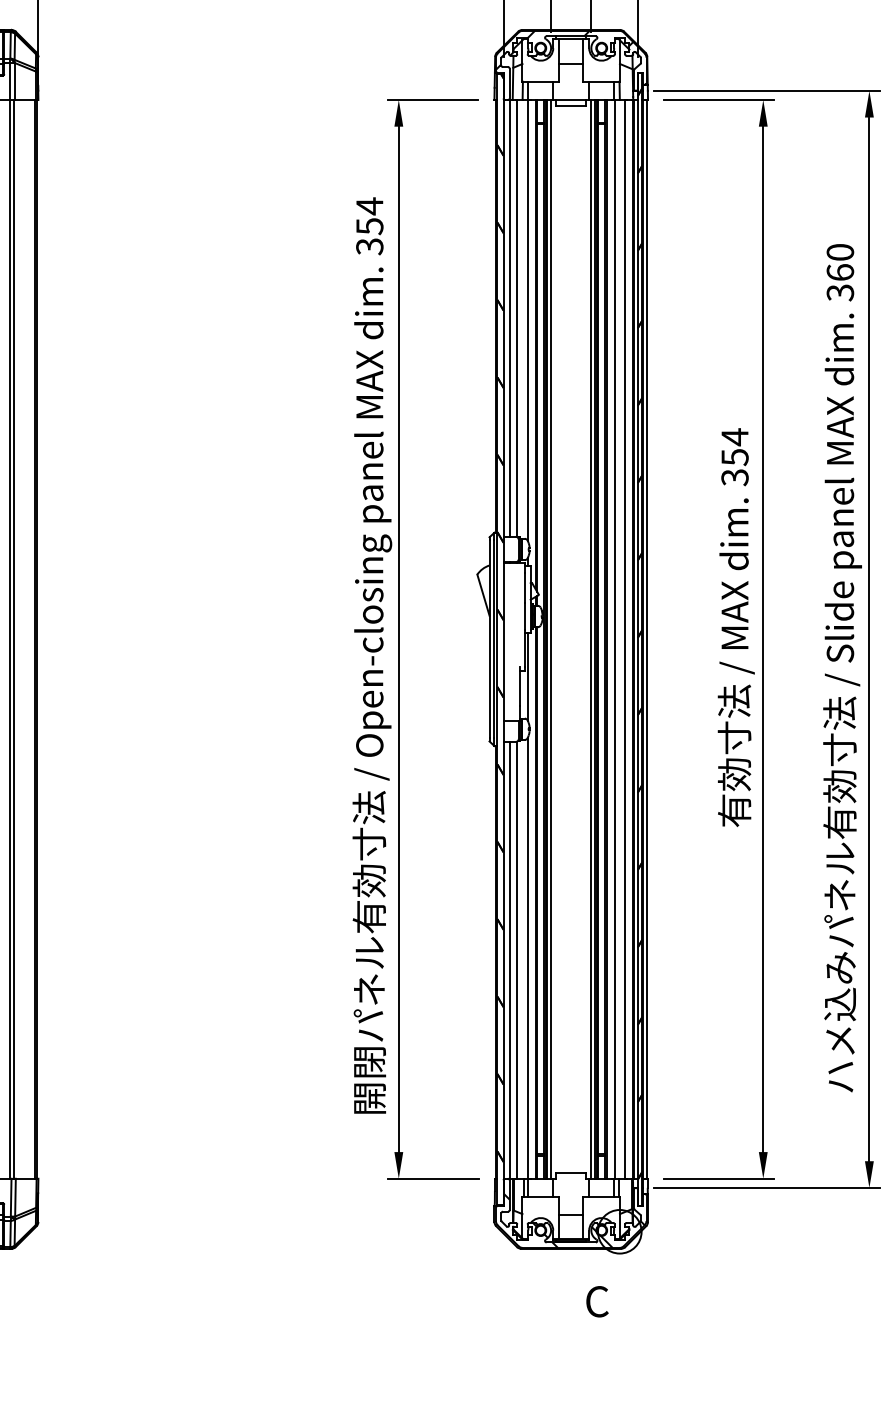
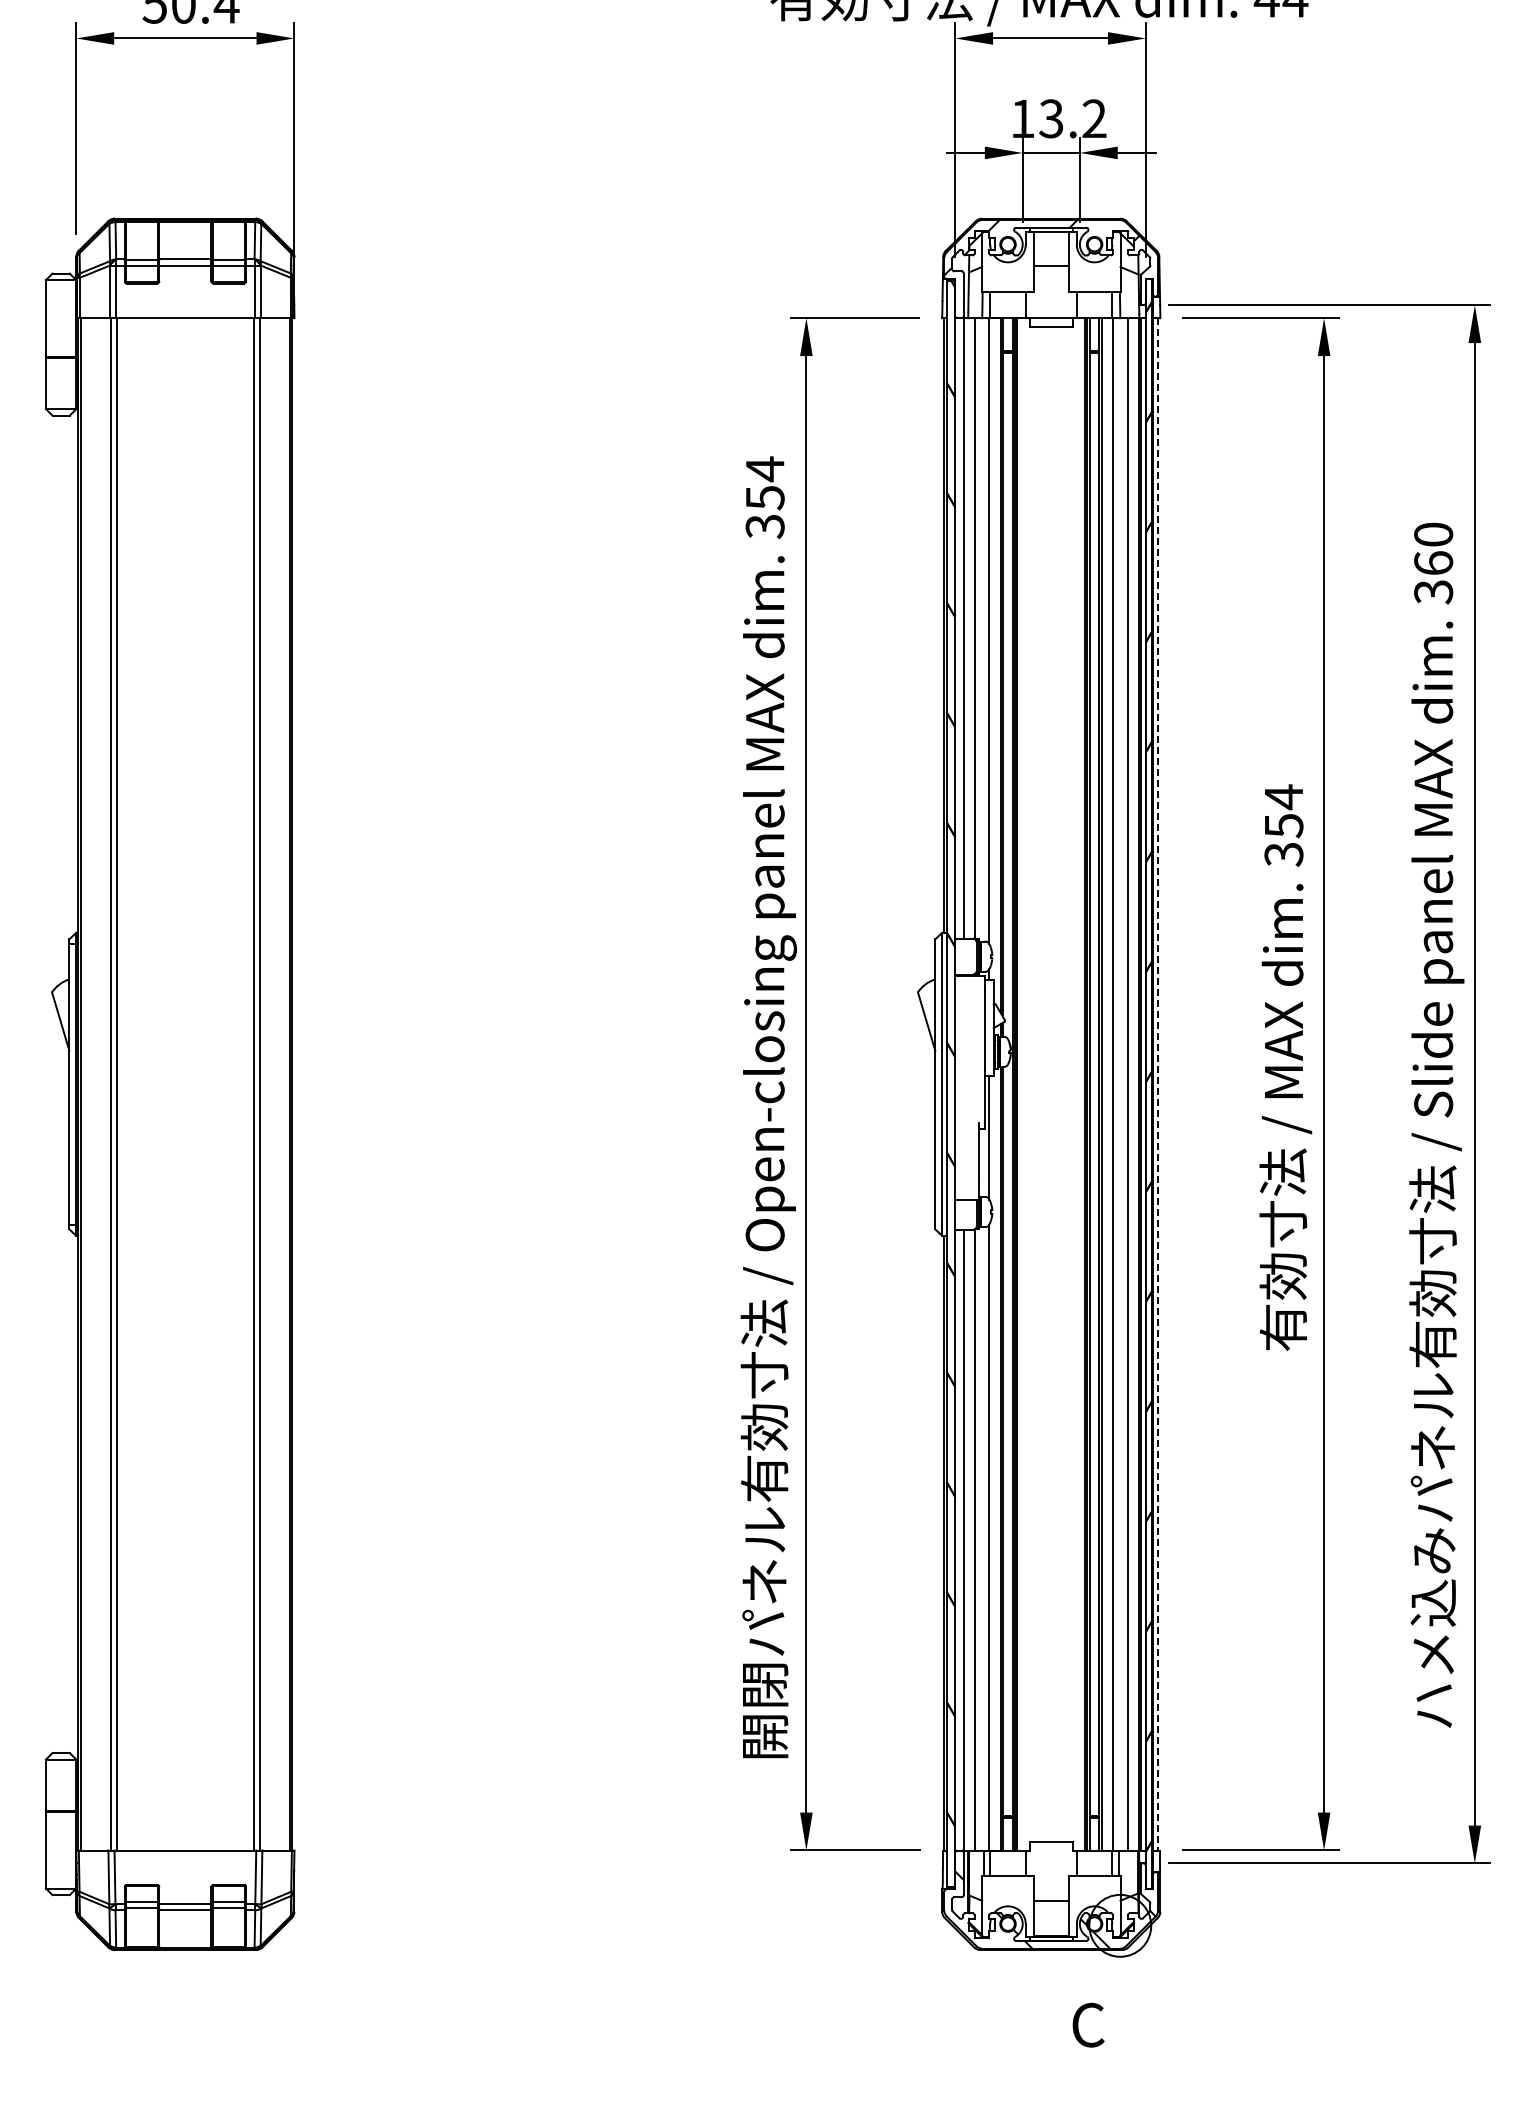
line: (550, 639) -> (1022, 1084), removed
line: (591, 639) -> (1079, 1084), removed
line: (646, 639) -> (1158, 1084), solid -> dashed

